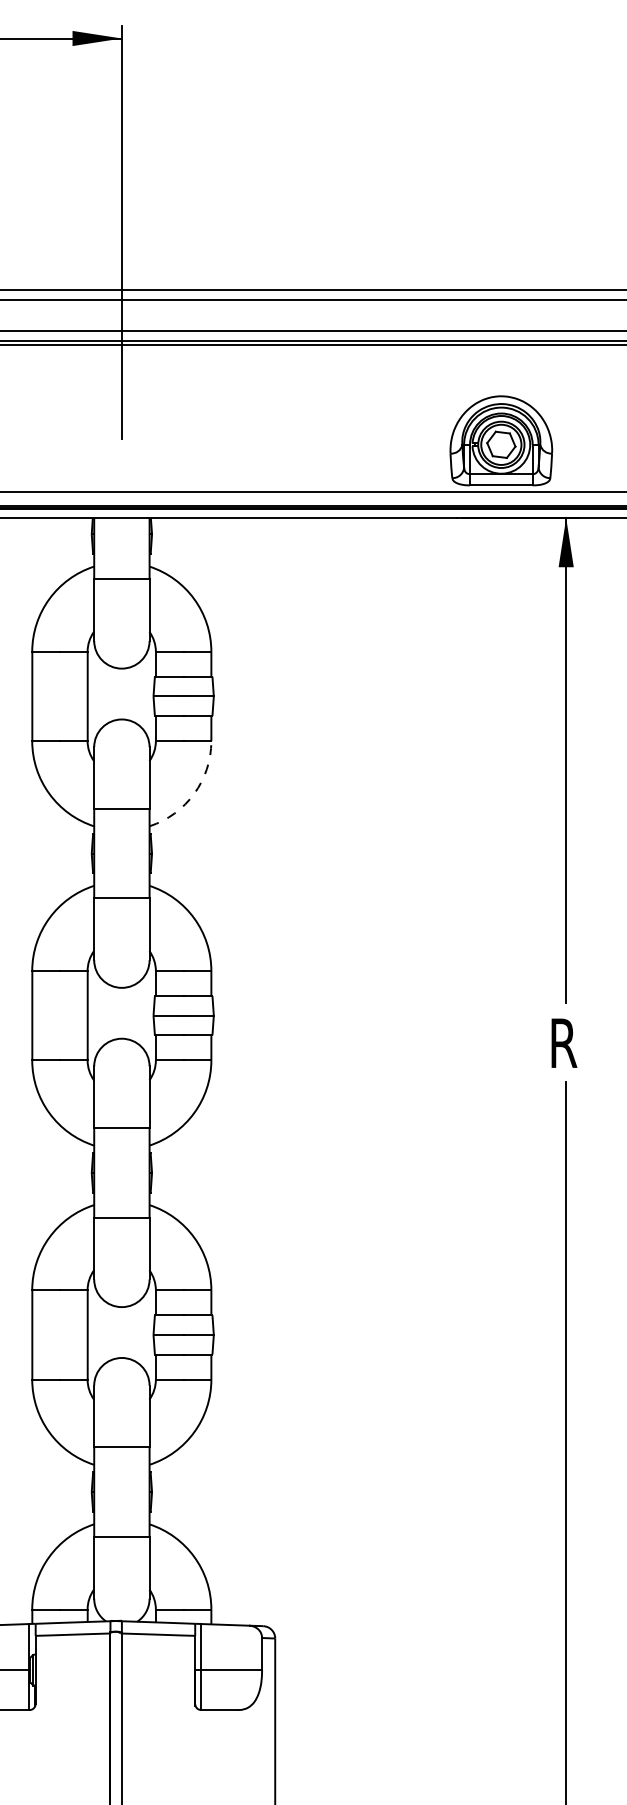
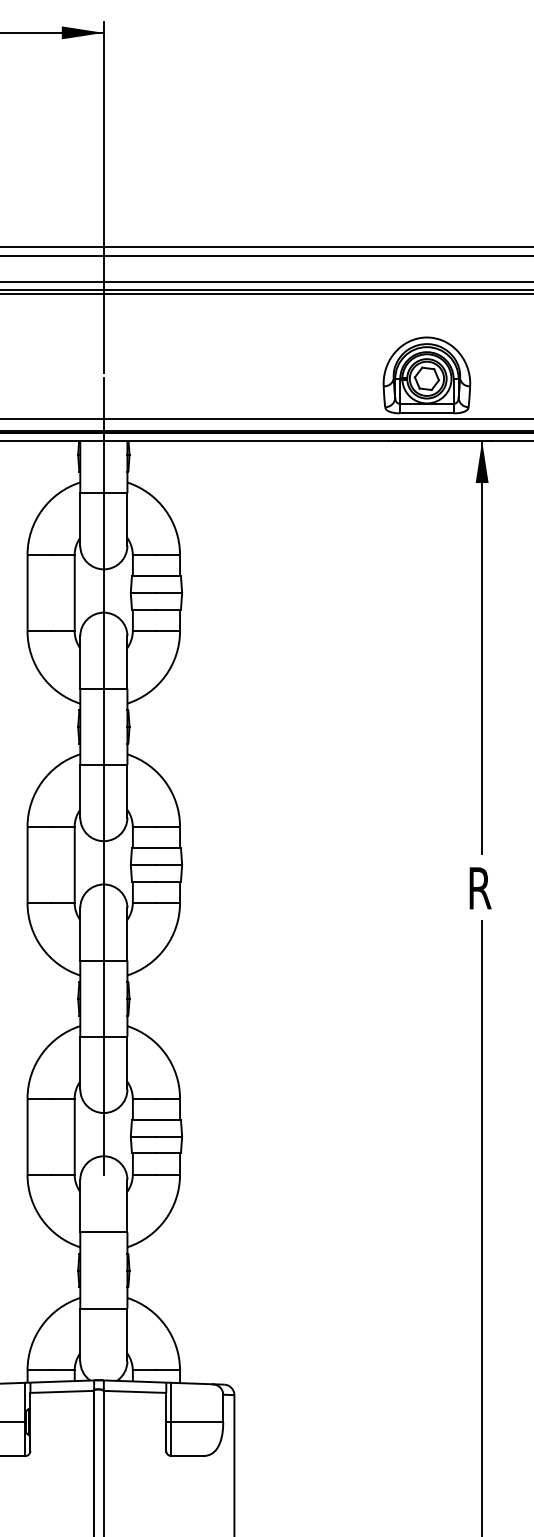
arc: (194, 793) -> (165, 675), dashed -> solid
line: (121, 910) -> (103, 775), added

